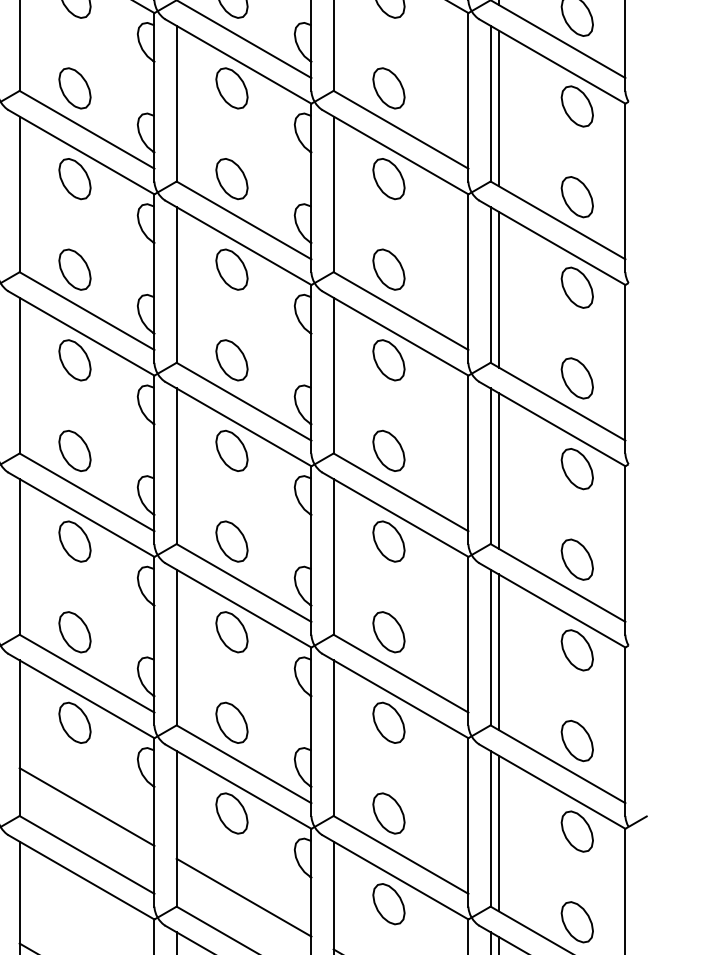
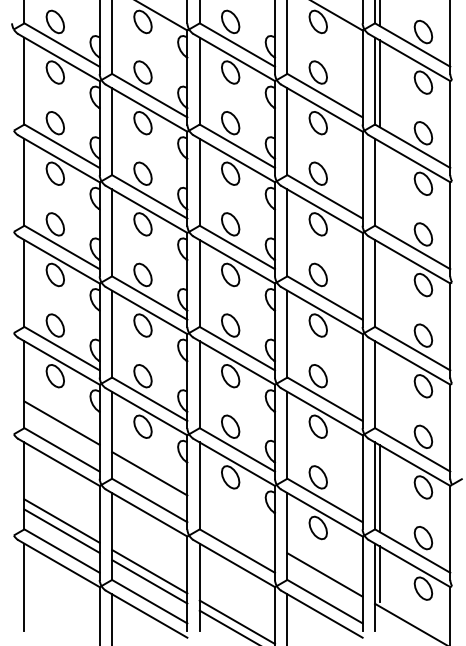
line: (498, 288) -> (379, 184), removed
line: (498, 469) -> (379, 285), removed
line: (498, 650) -> (379, 386), removed
line: (244, 897) -> (237, 524), removed

